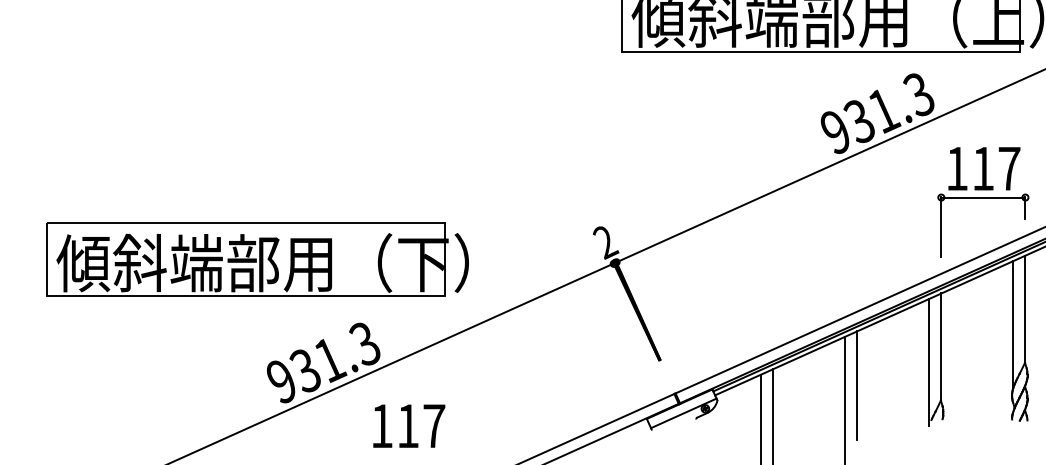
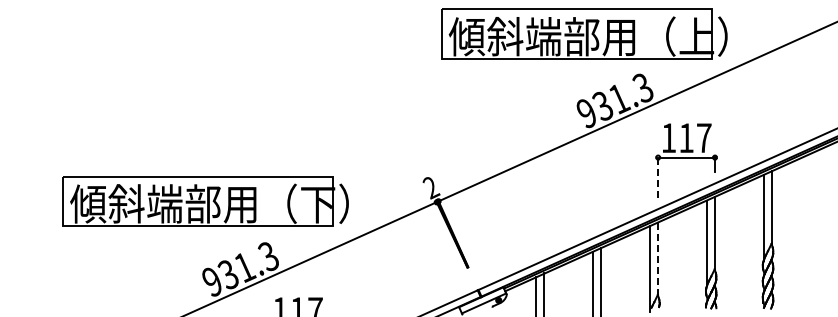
line: (941, 225) -> (658, 176), solid -> dashed
part: (256, 259) -> (205, 201), moved
line: (941, 348) -> (658, 259), solid -> dashed

